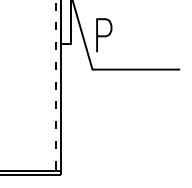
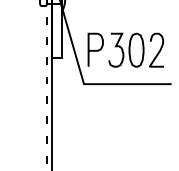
part: (144, 35) -> (135, 50), added

